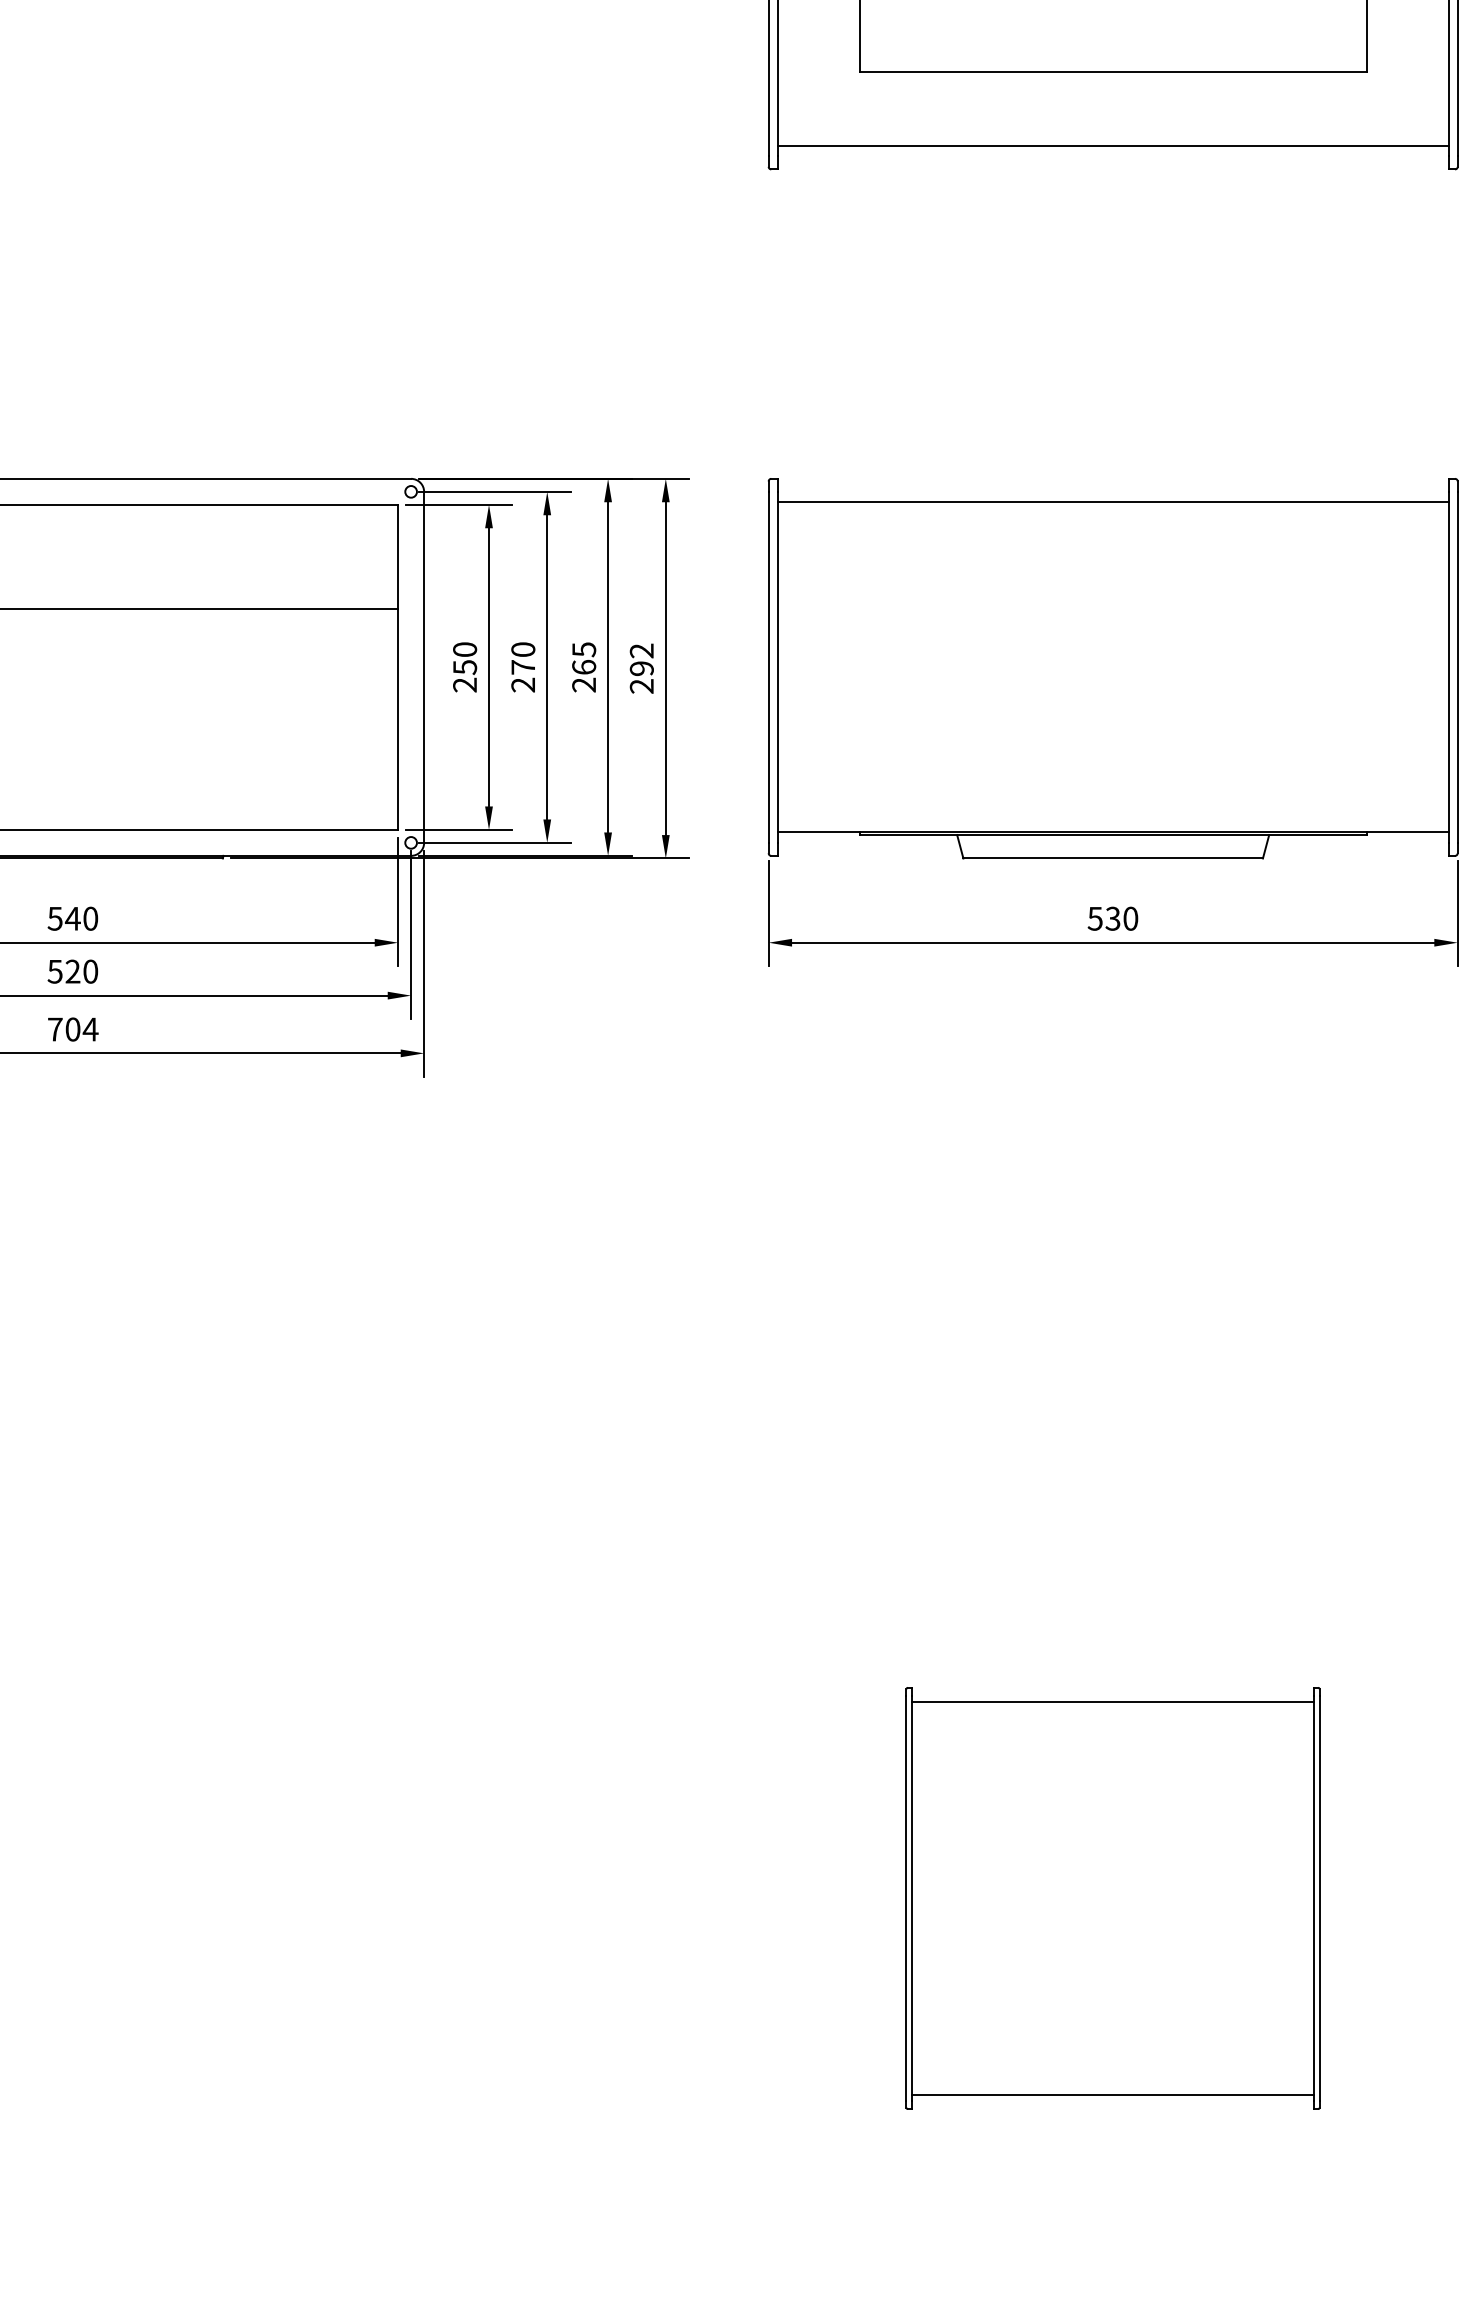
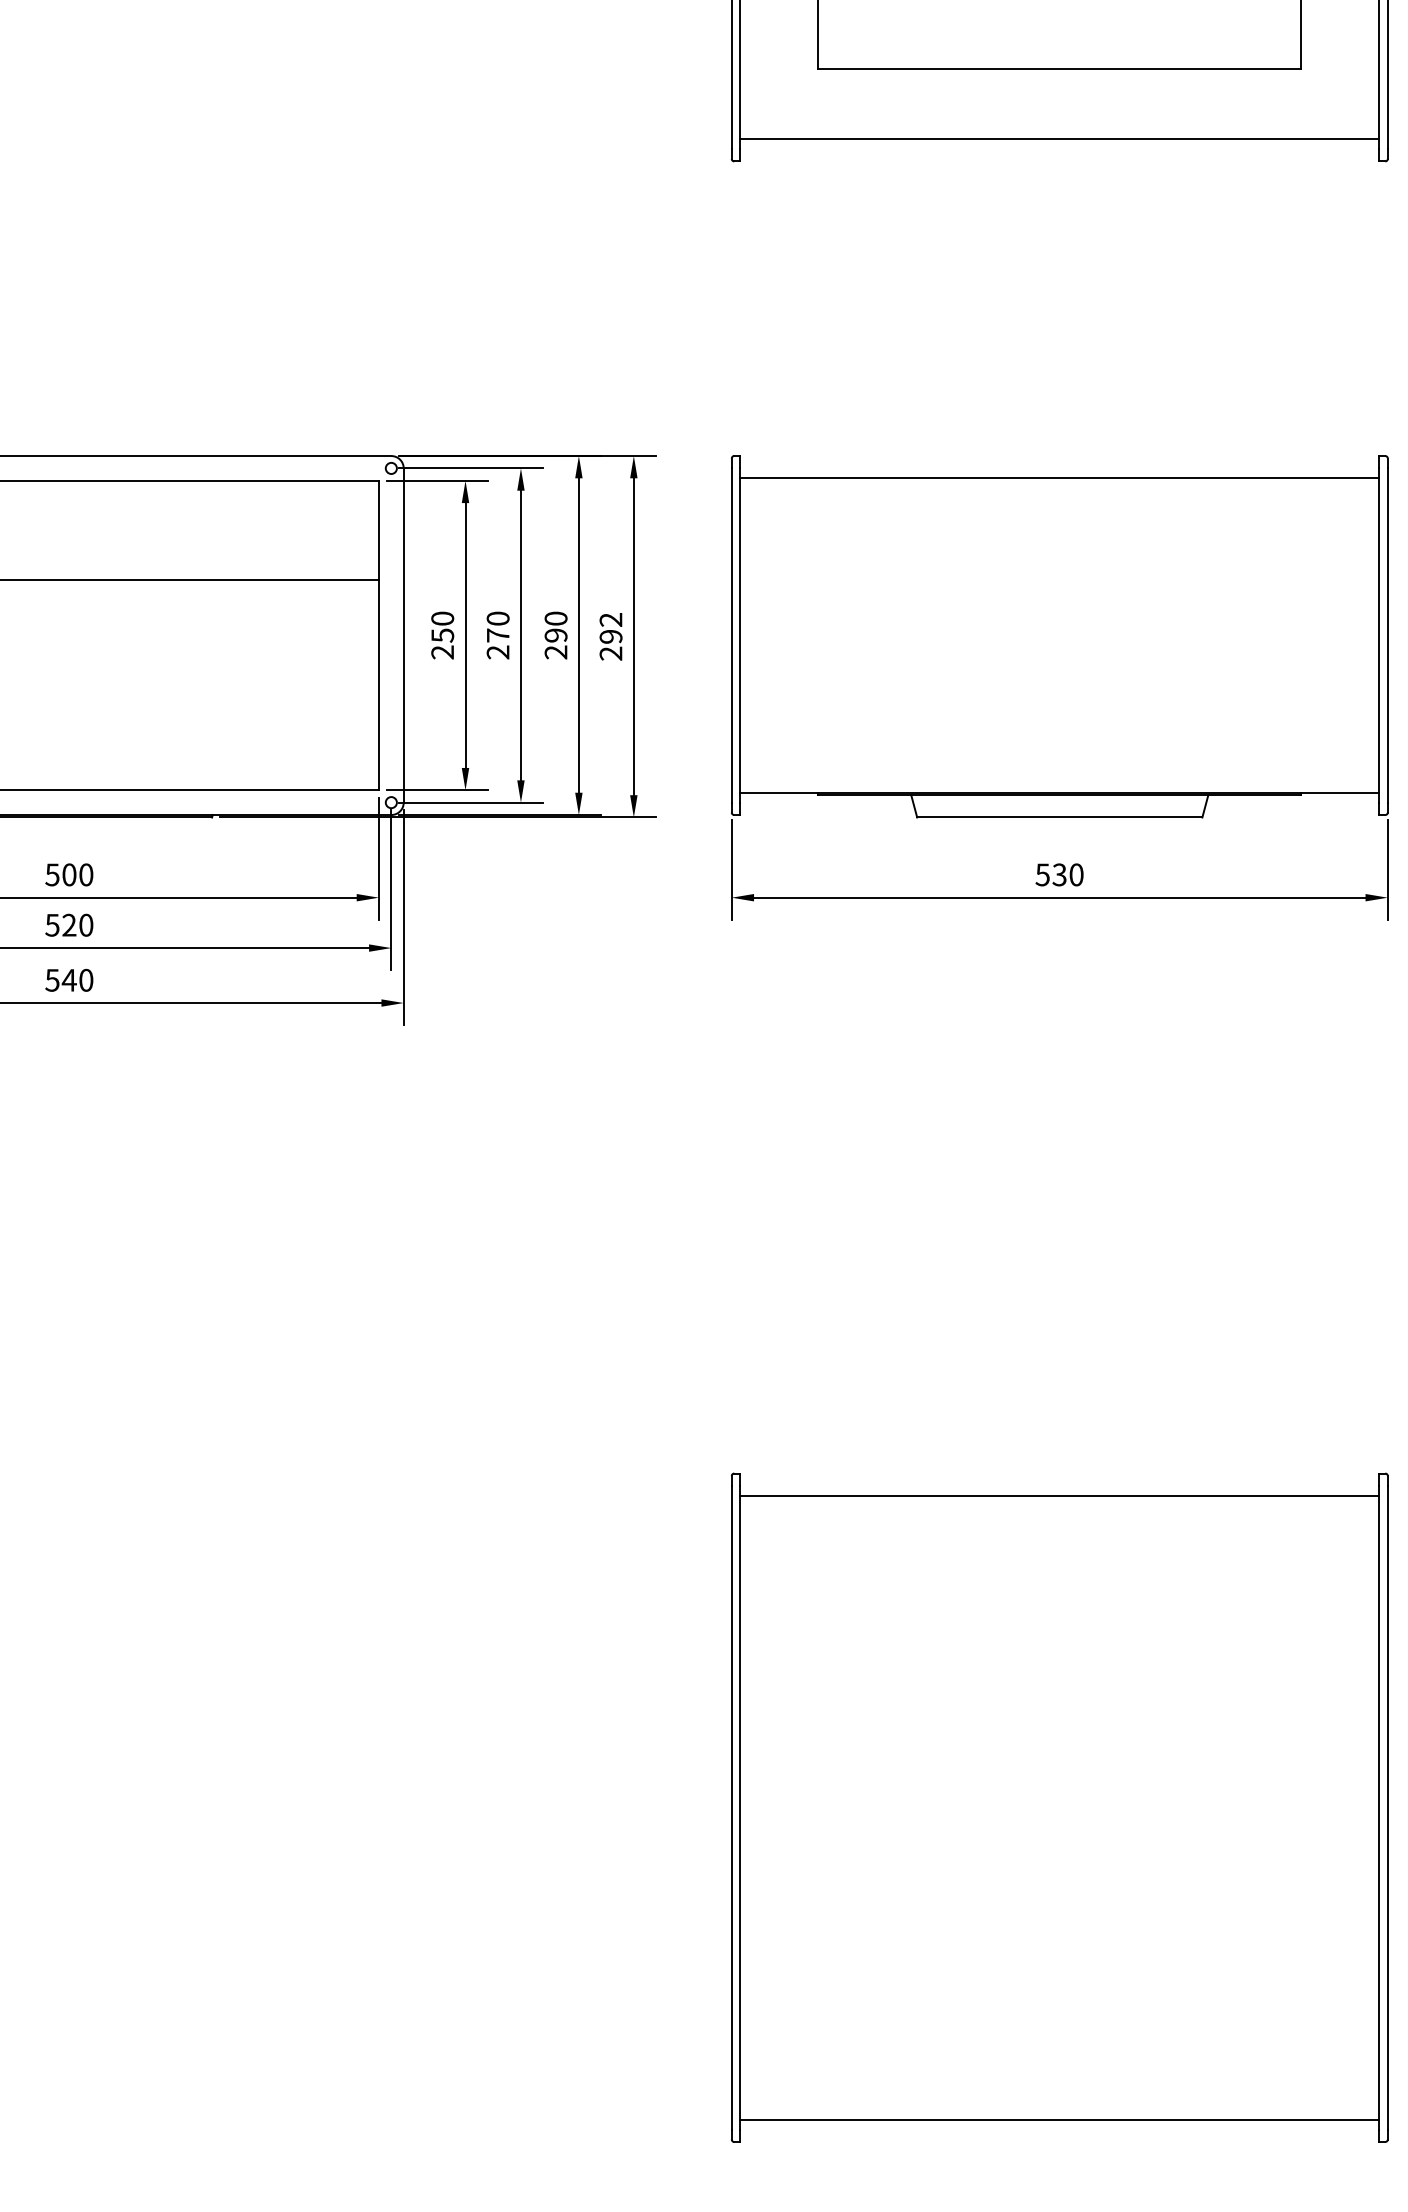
text: (583, 657) -> (555, 626), 265 -> 290
text: (72, 918) -> (68, 874), 540 -> 500
text: (73, 1028) -> (69, 979), 704 -> 540
part: (1112, 1898) -> (1059, 1807), size x1.67

